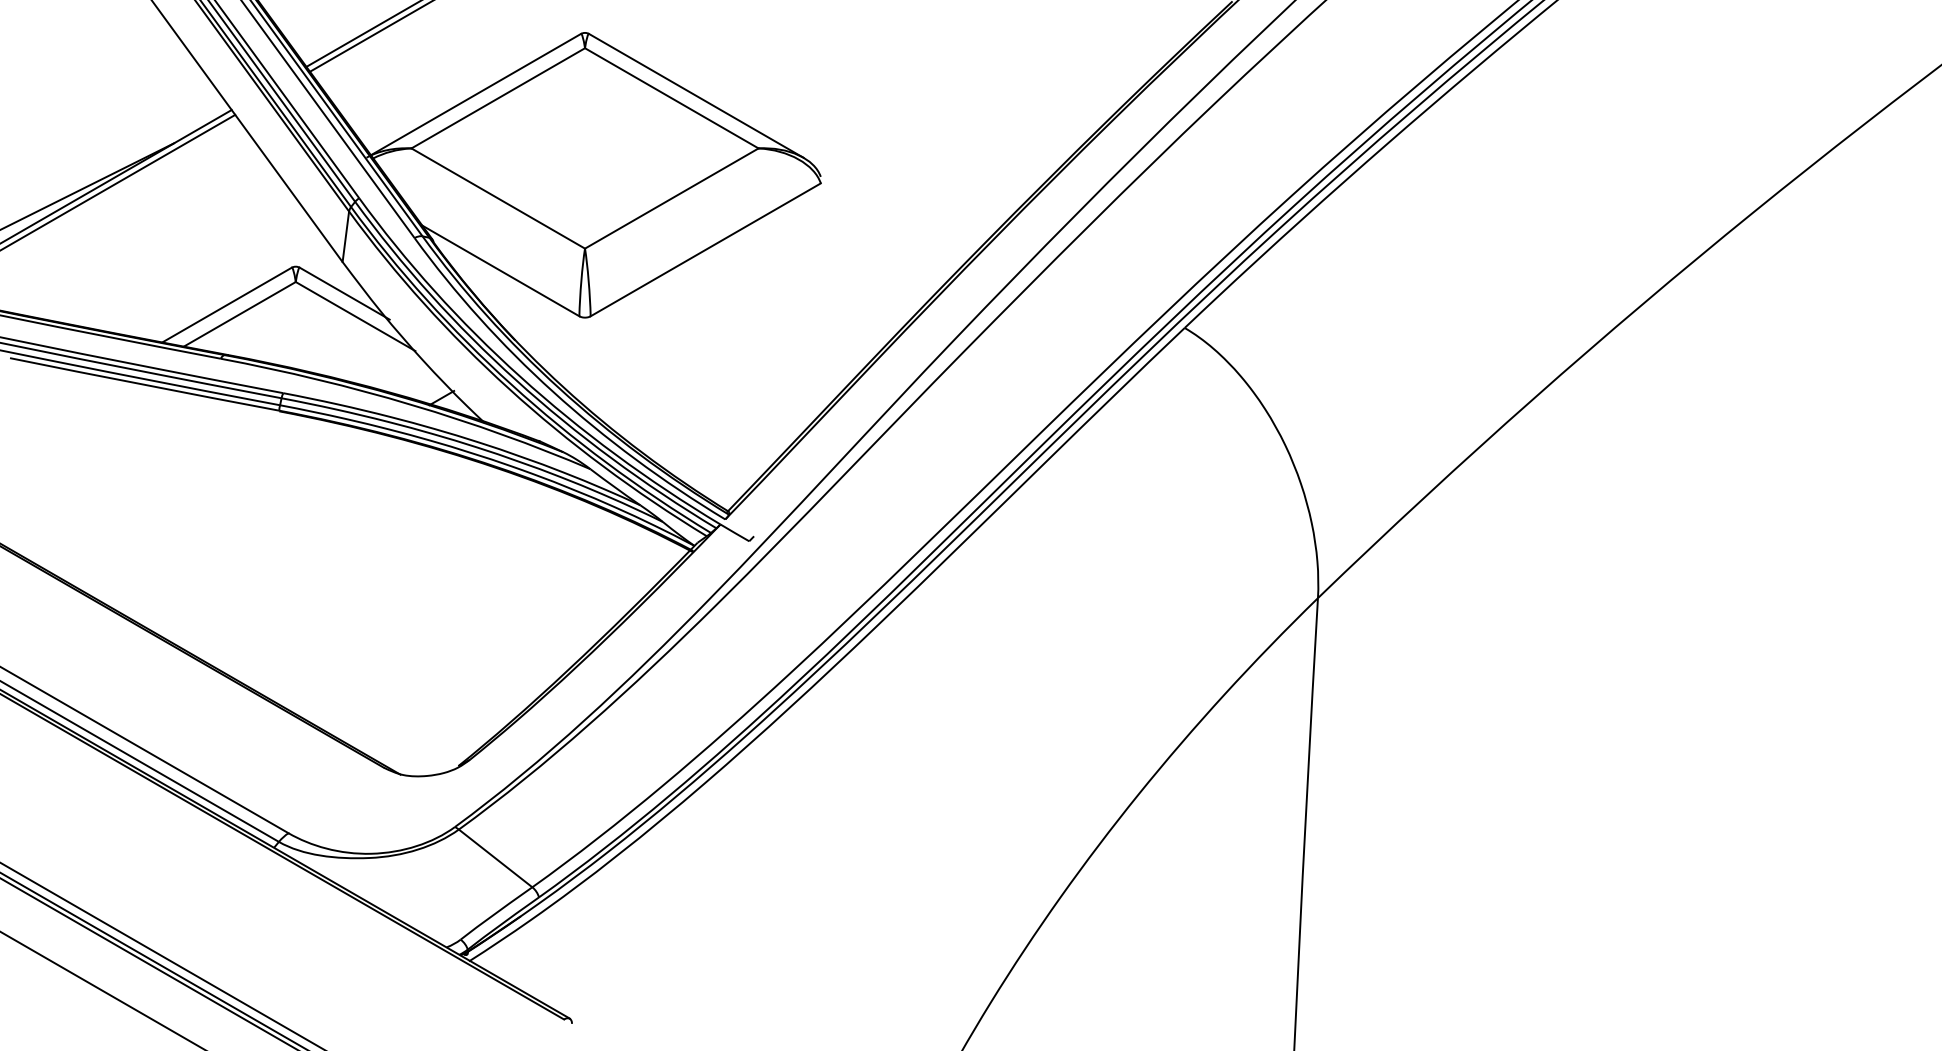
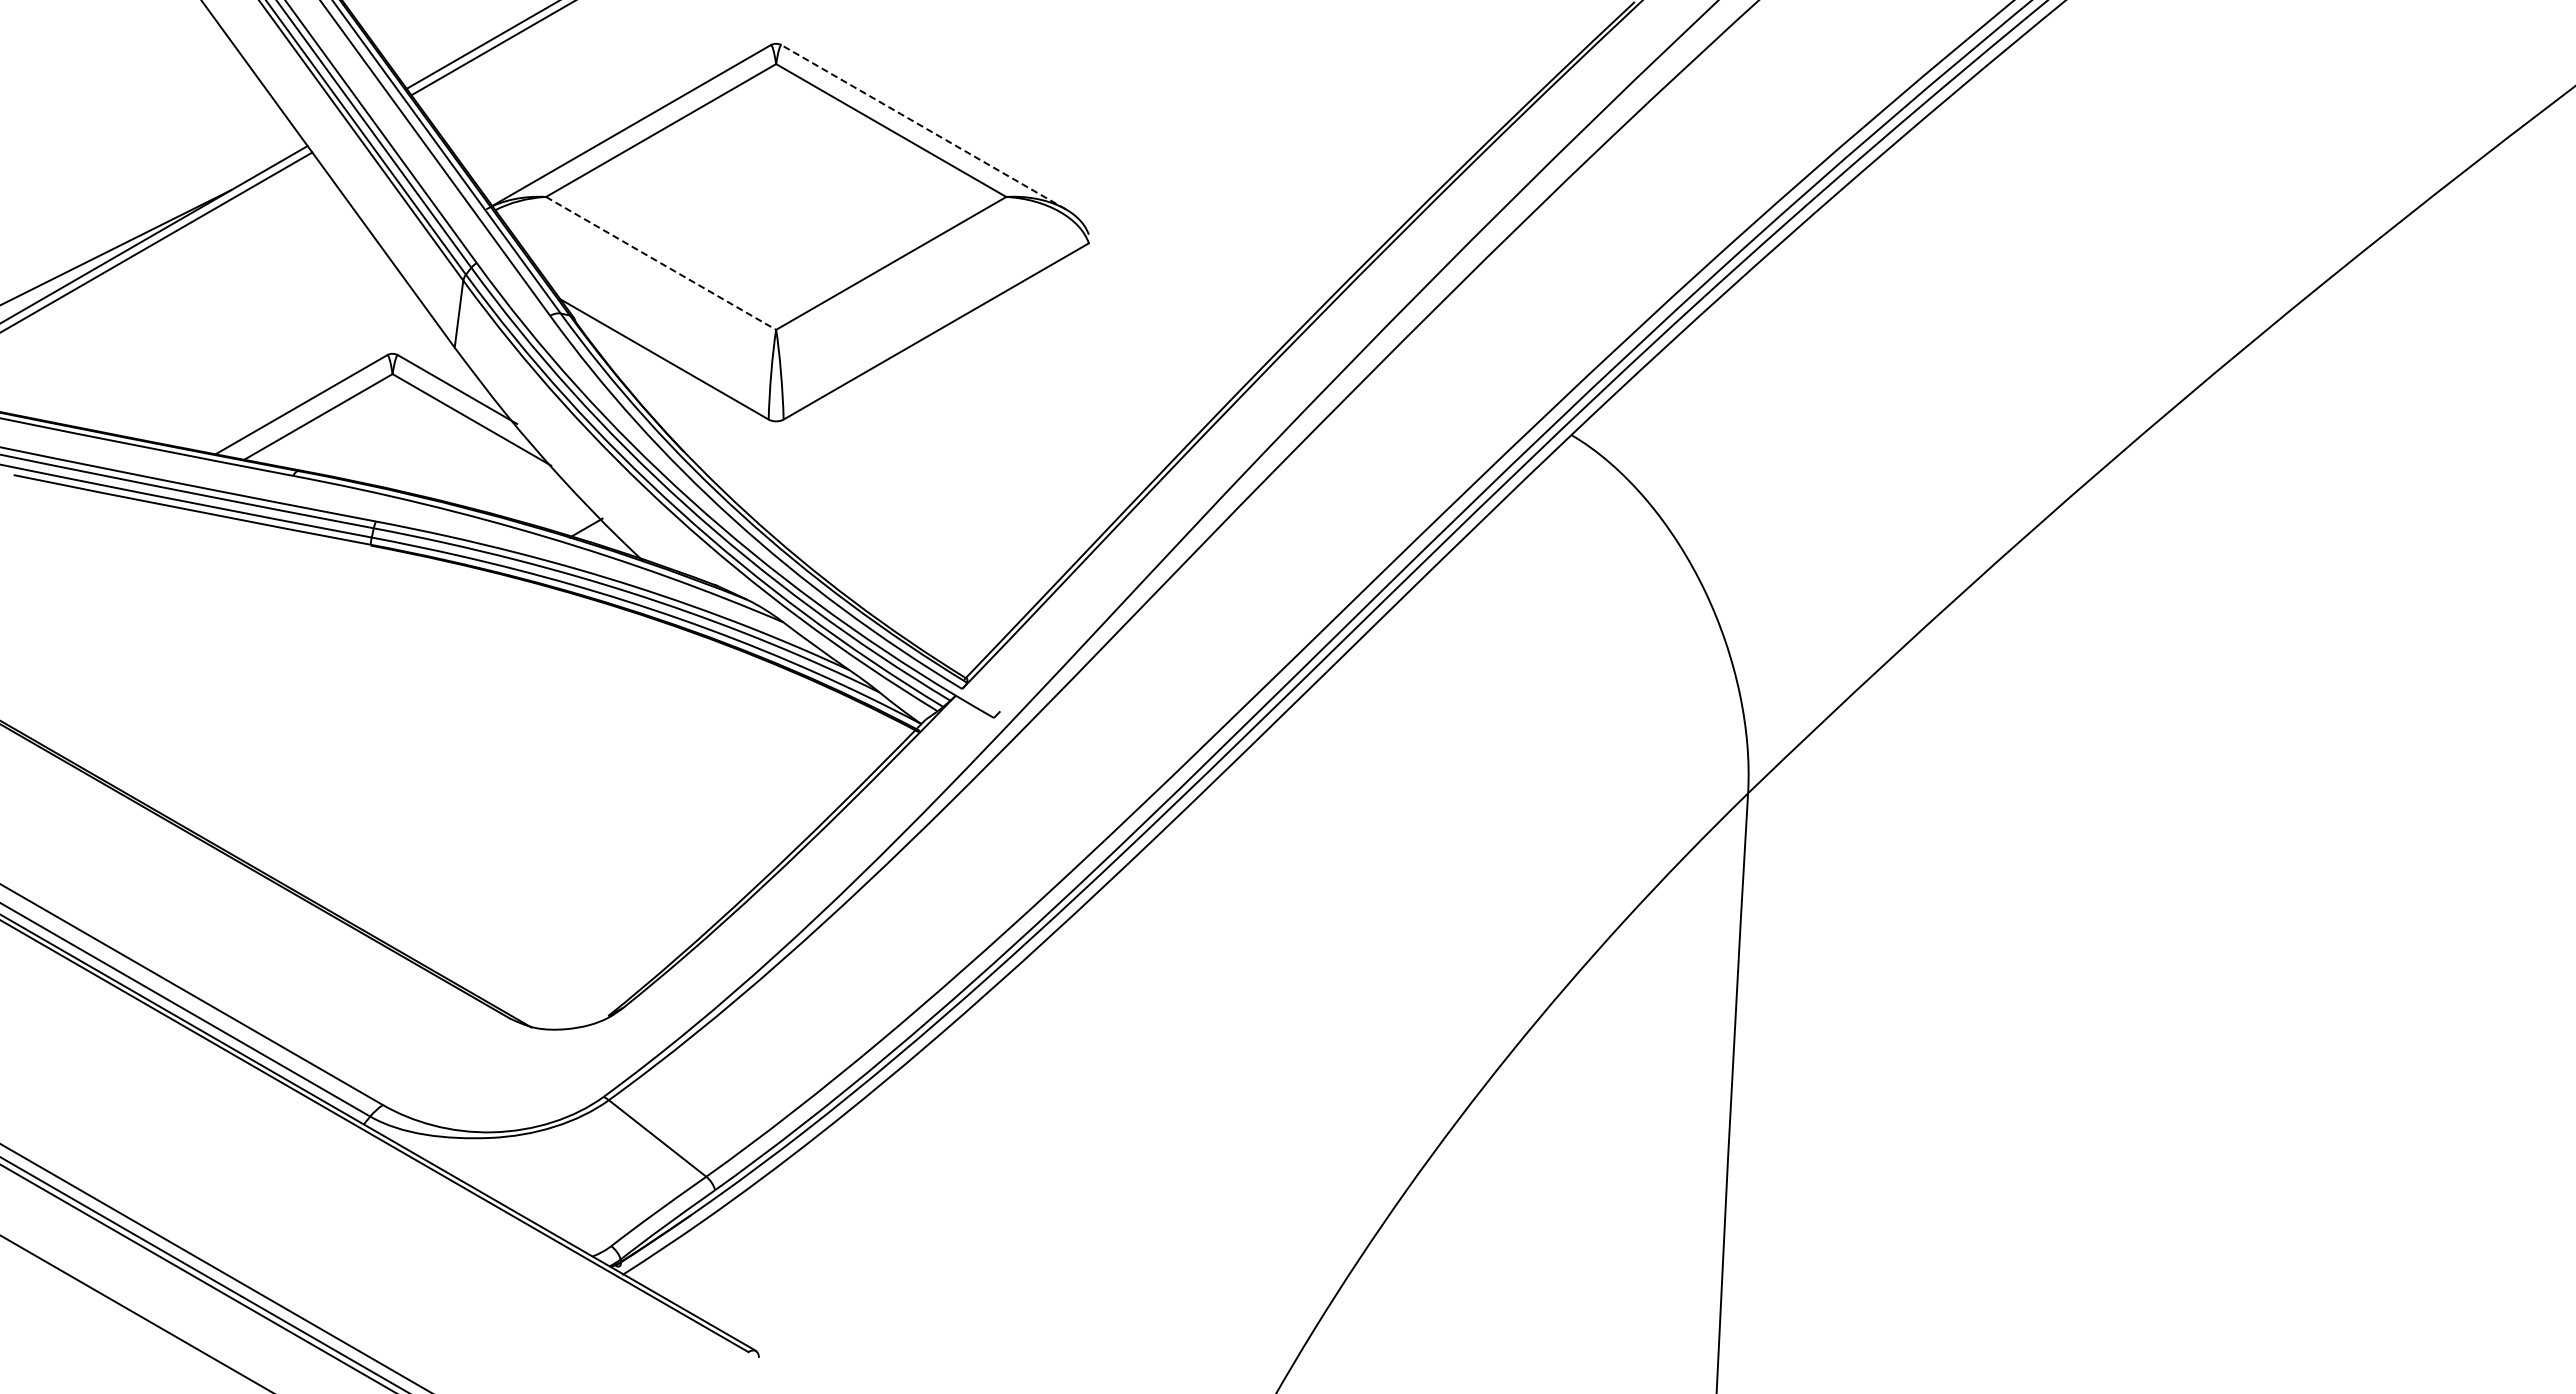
line: (696, 96) -> (923, 127), solid -> dashed
line: (498, 198) -> (661, 263), solid -> dashed

